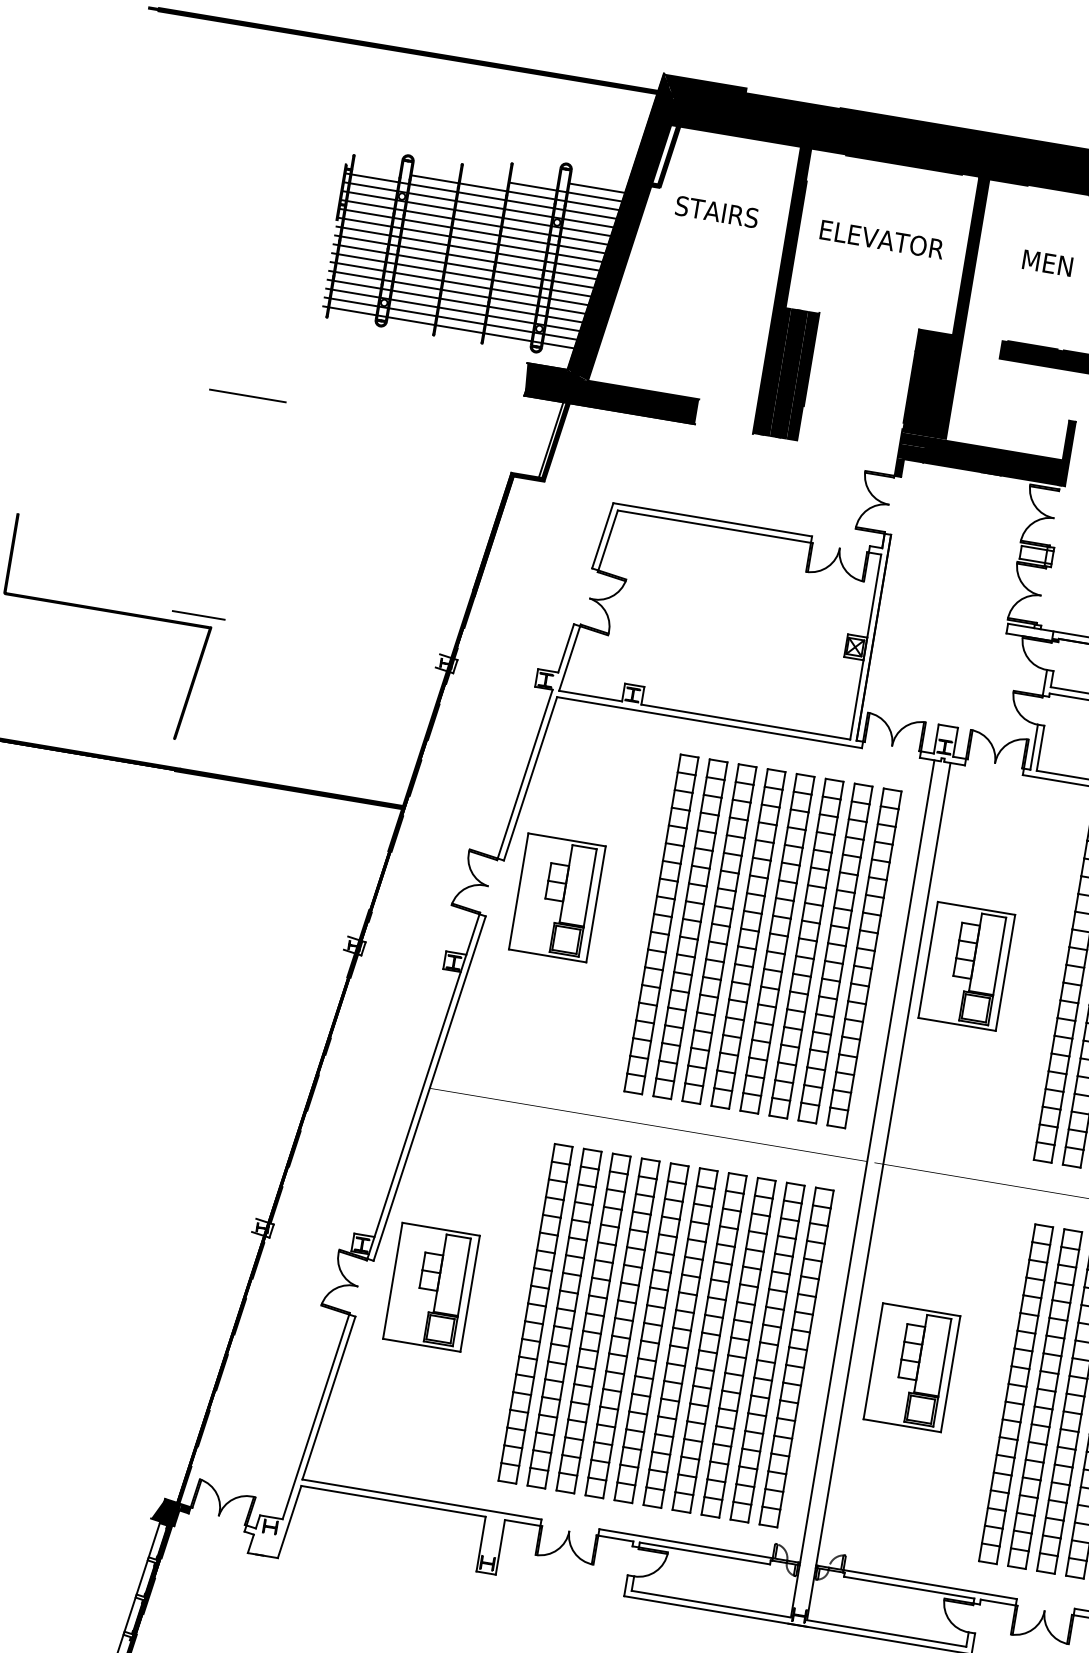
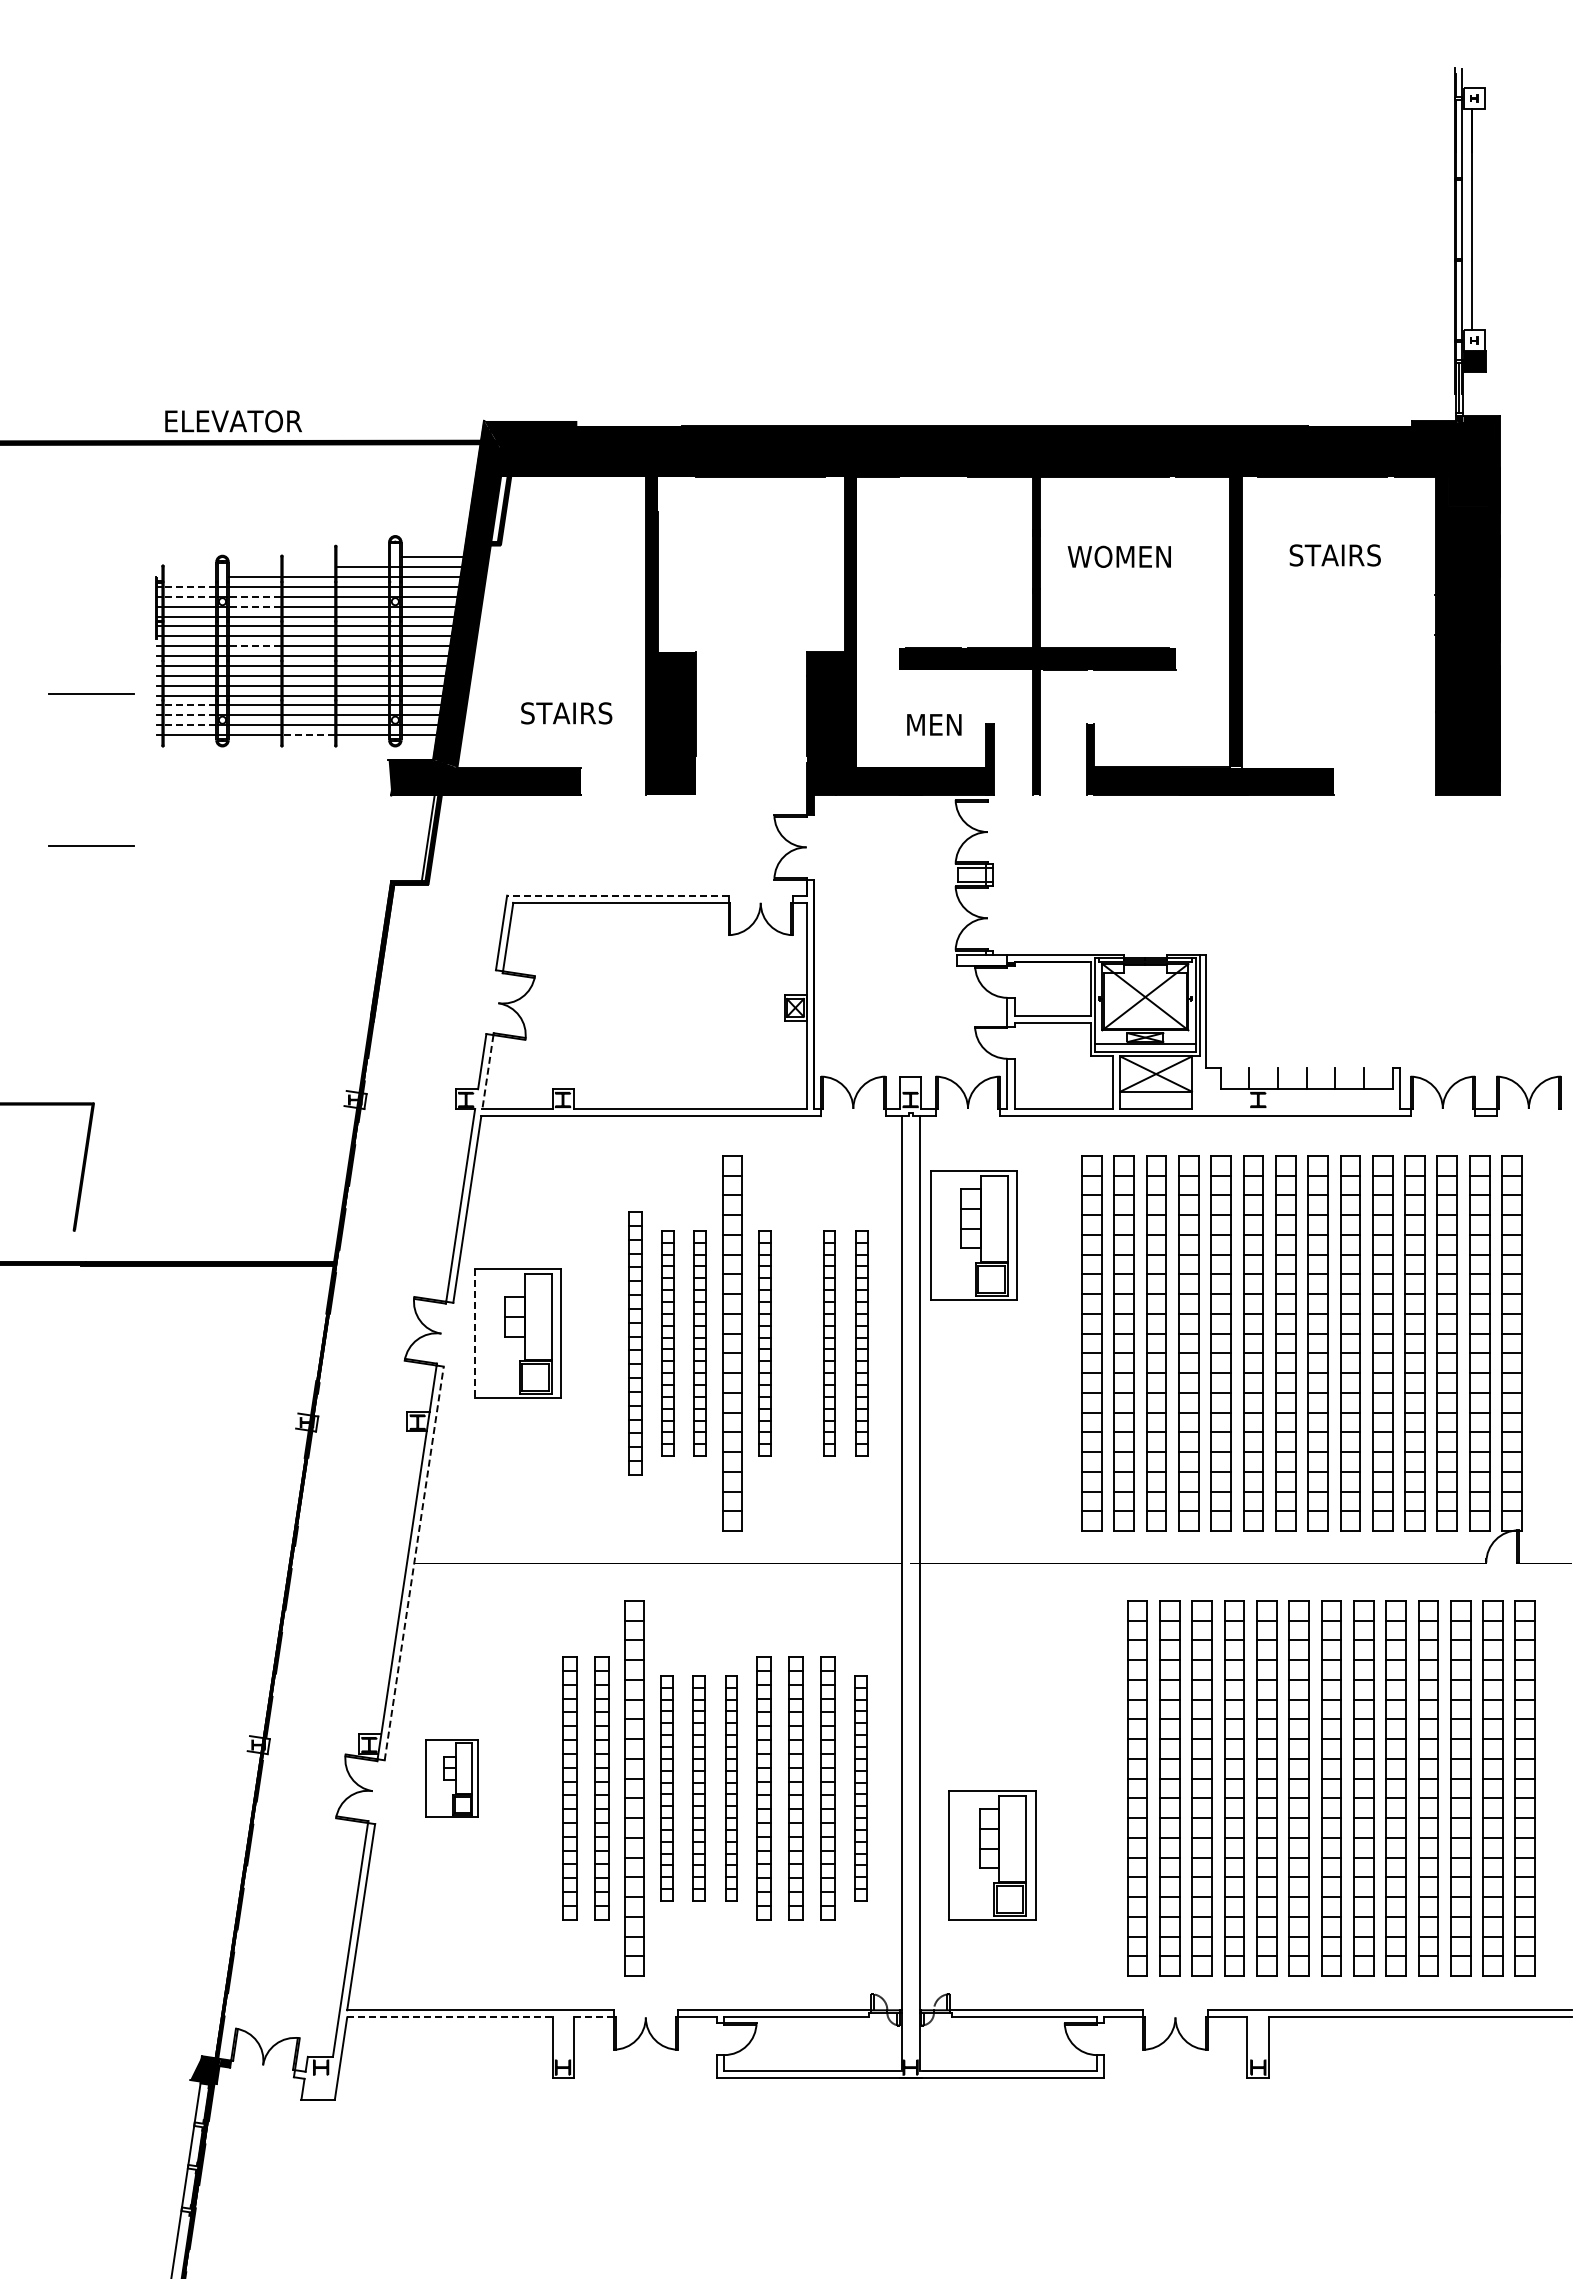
line: (374, 177) -> (189, 586), solid -> dashed
line: (373, 186) -> (189, 596), solid -> dashed
line: (431, 196) -> (254, 596), solid -> dashed
line: (430, 205) -> (254, 606), solid -> dashed
text: (716, 212) -> (566, 713), moved
text: (881, 239) -> (233, 421), moved
line: (424, 241) -> (254, 646), solid -> dashed
line: (270, 259) -> (91, 693), added
text: (1047, 262) -> (934, 724), moved
line: (356, 284) -> (189, 705), solid -> dashed
line: (355, 293) -> (189, 715), solid -> dashed
line: (353, 302) -> (189, 725), solid -> dashed
line: (459, 329) -> (308, 735), solid -> dashed
line: (712, 519) -> (617, 895), solid -> dashed
line: (198, 615) -> (77, 1092), removed
line: (569, 658) -> (487, 1072), solid -> dashed
line: (518, 891) -> (474, 1333), solid -> dashed
part: (661, 924) -> (635, 1343), size x0.7
part: (690, 929) -> (667, 1343), size x0.6
part: (718, 933) -> (699, 1343), size x0.6
part: (777, 943) -> (764, 1343), size x0.6
part: (805, 948) -> (796, 1343), removed
part: (835, 953) -> (829, 1343), size x0.6
part: (864, 958) -> (861, 1343), size x0.6
part: (966, 966) -> (973, 1235), moved
line: (430, 1087) -> (414, 1562), solid -> dashed
part: (430, 1287) -> (451, 1778), size x0.6
part: (535, 1313) -> (569, 1788), size x0.7
part: (563, 1318) -> (601, 1788), size x0.7
part: (622, 1328) -> (666, 1788), size x0.6
part: (651, 1333) -> (698, 1788), size x0.6
part: (680, 1338) -> (731, 1788), size x0.6
part: (709, 1343) -> (763, 1788), size x0.7
part: (738, 1347) -> (795, 1788), size x0.7
part: (766, 1352) -> (827, 1788), size x0.7
part: (796, 1357) -> (860, 1788), size x0.6
part: (911, 1367) -> (992, 1855), moved
part: (1015, 1394) -> (1104, 1788), removed
line: (393, 1501) -> (449, 2017), solid -> dashed
line: (522, 1523) -> (593, 2017), solid -> dashed

